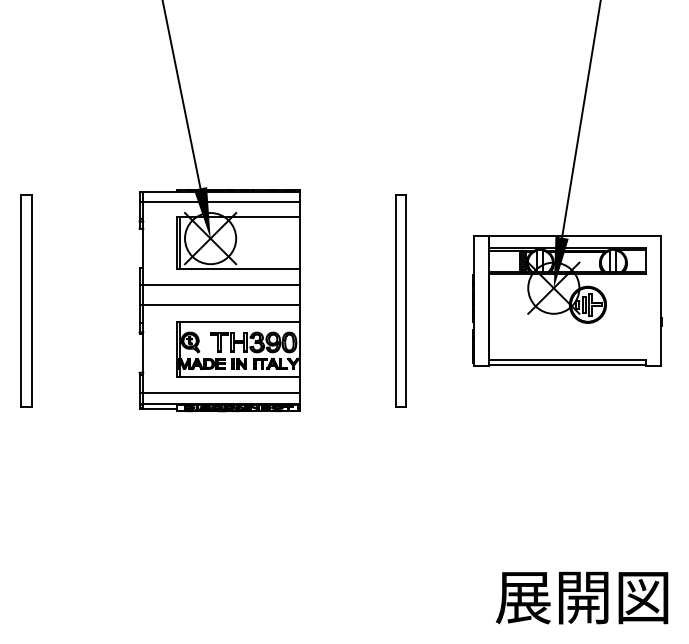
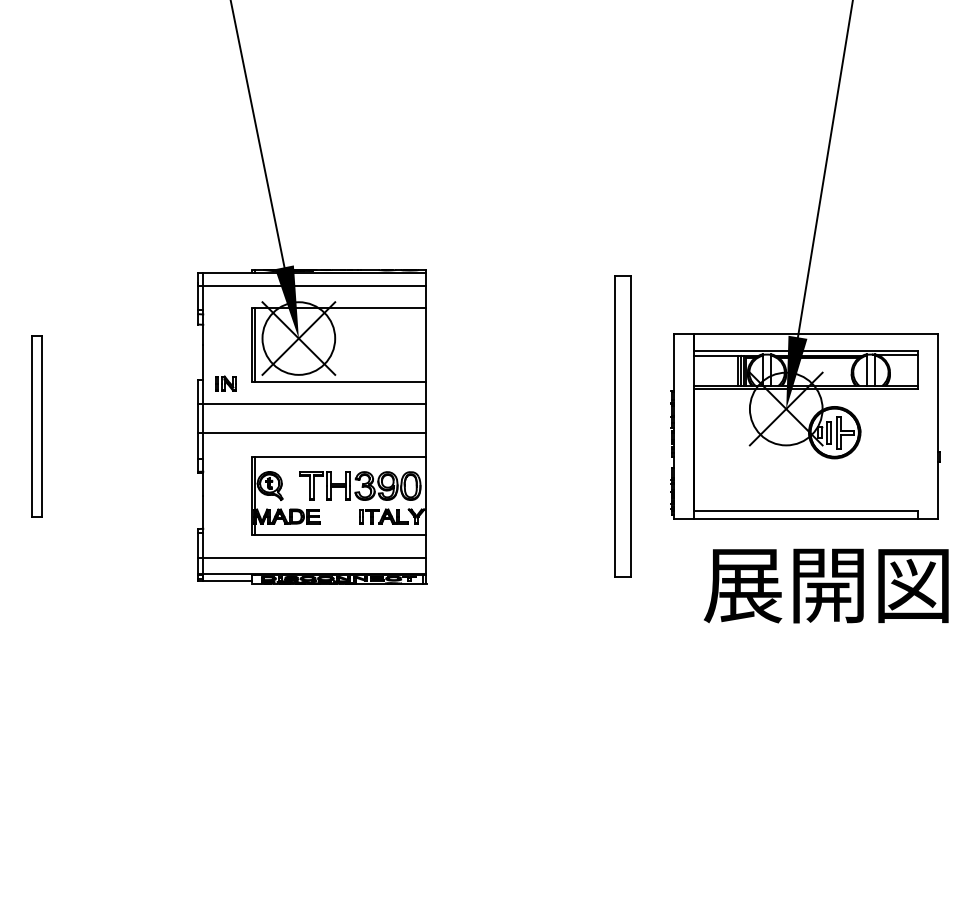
part: (25, 300) -> (36, 426), size x0.6
part: (400, 300) -> (622, 426), moved
part: (239, 363) -> (225, 383), moved
text: (582, 597) -> (826, 585), moved

